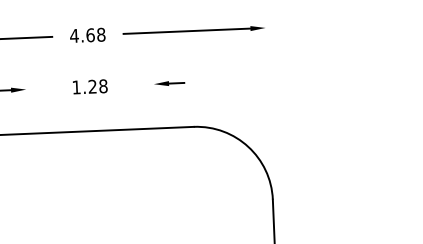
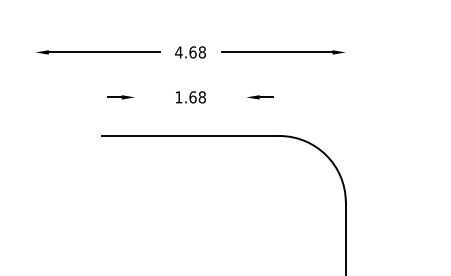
text: (92, 86) -> (192, 97), 1.28 -> 1.68

